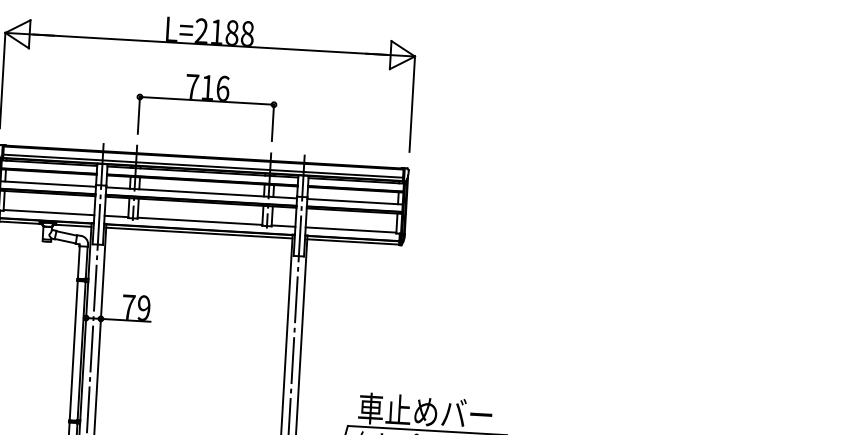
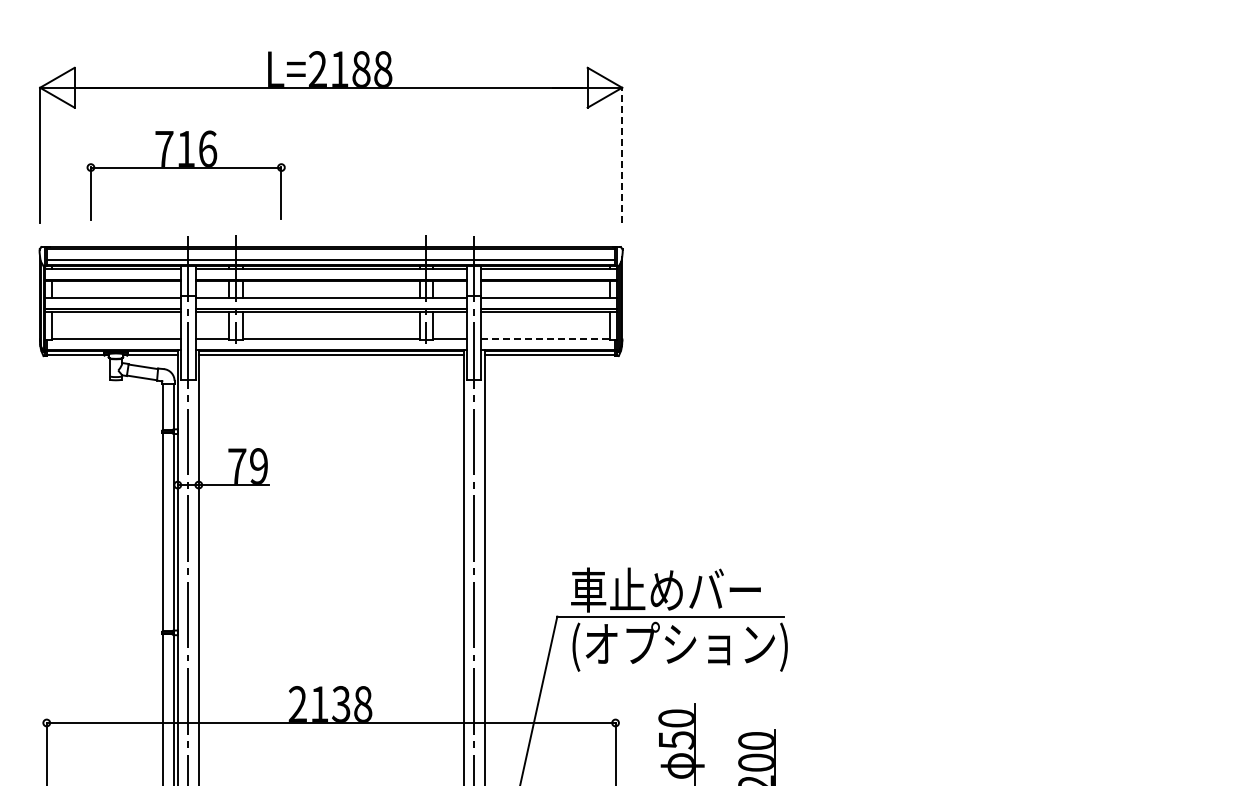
part: (206, 101) -> (185, 168), moved
line: (412, 104) -> (622, 155), solid -> dashed
line: (351, 229) -> (546, 338), solid -> dashed

